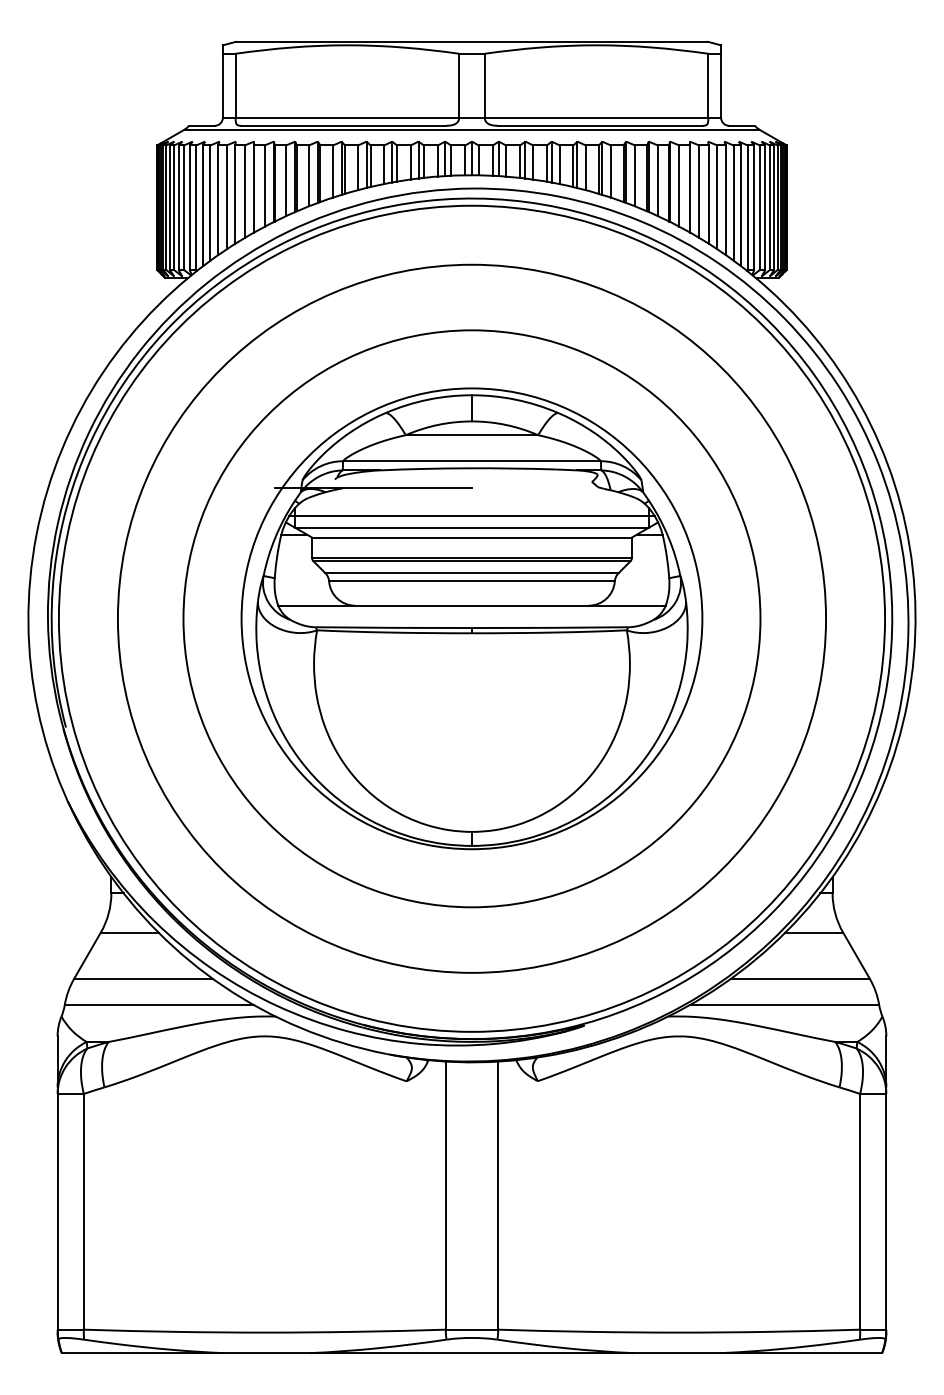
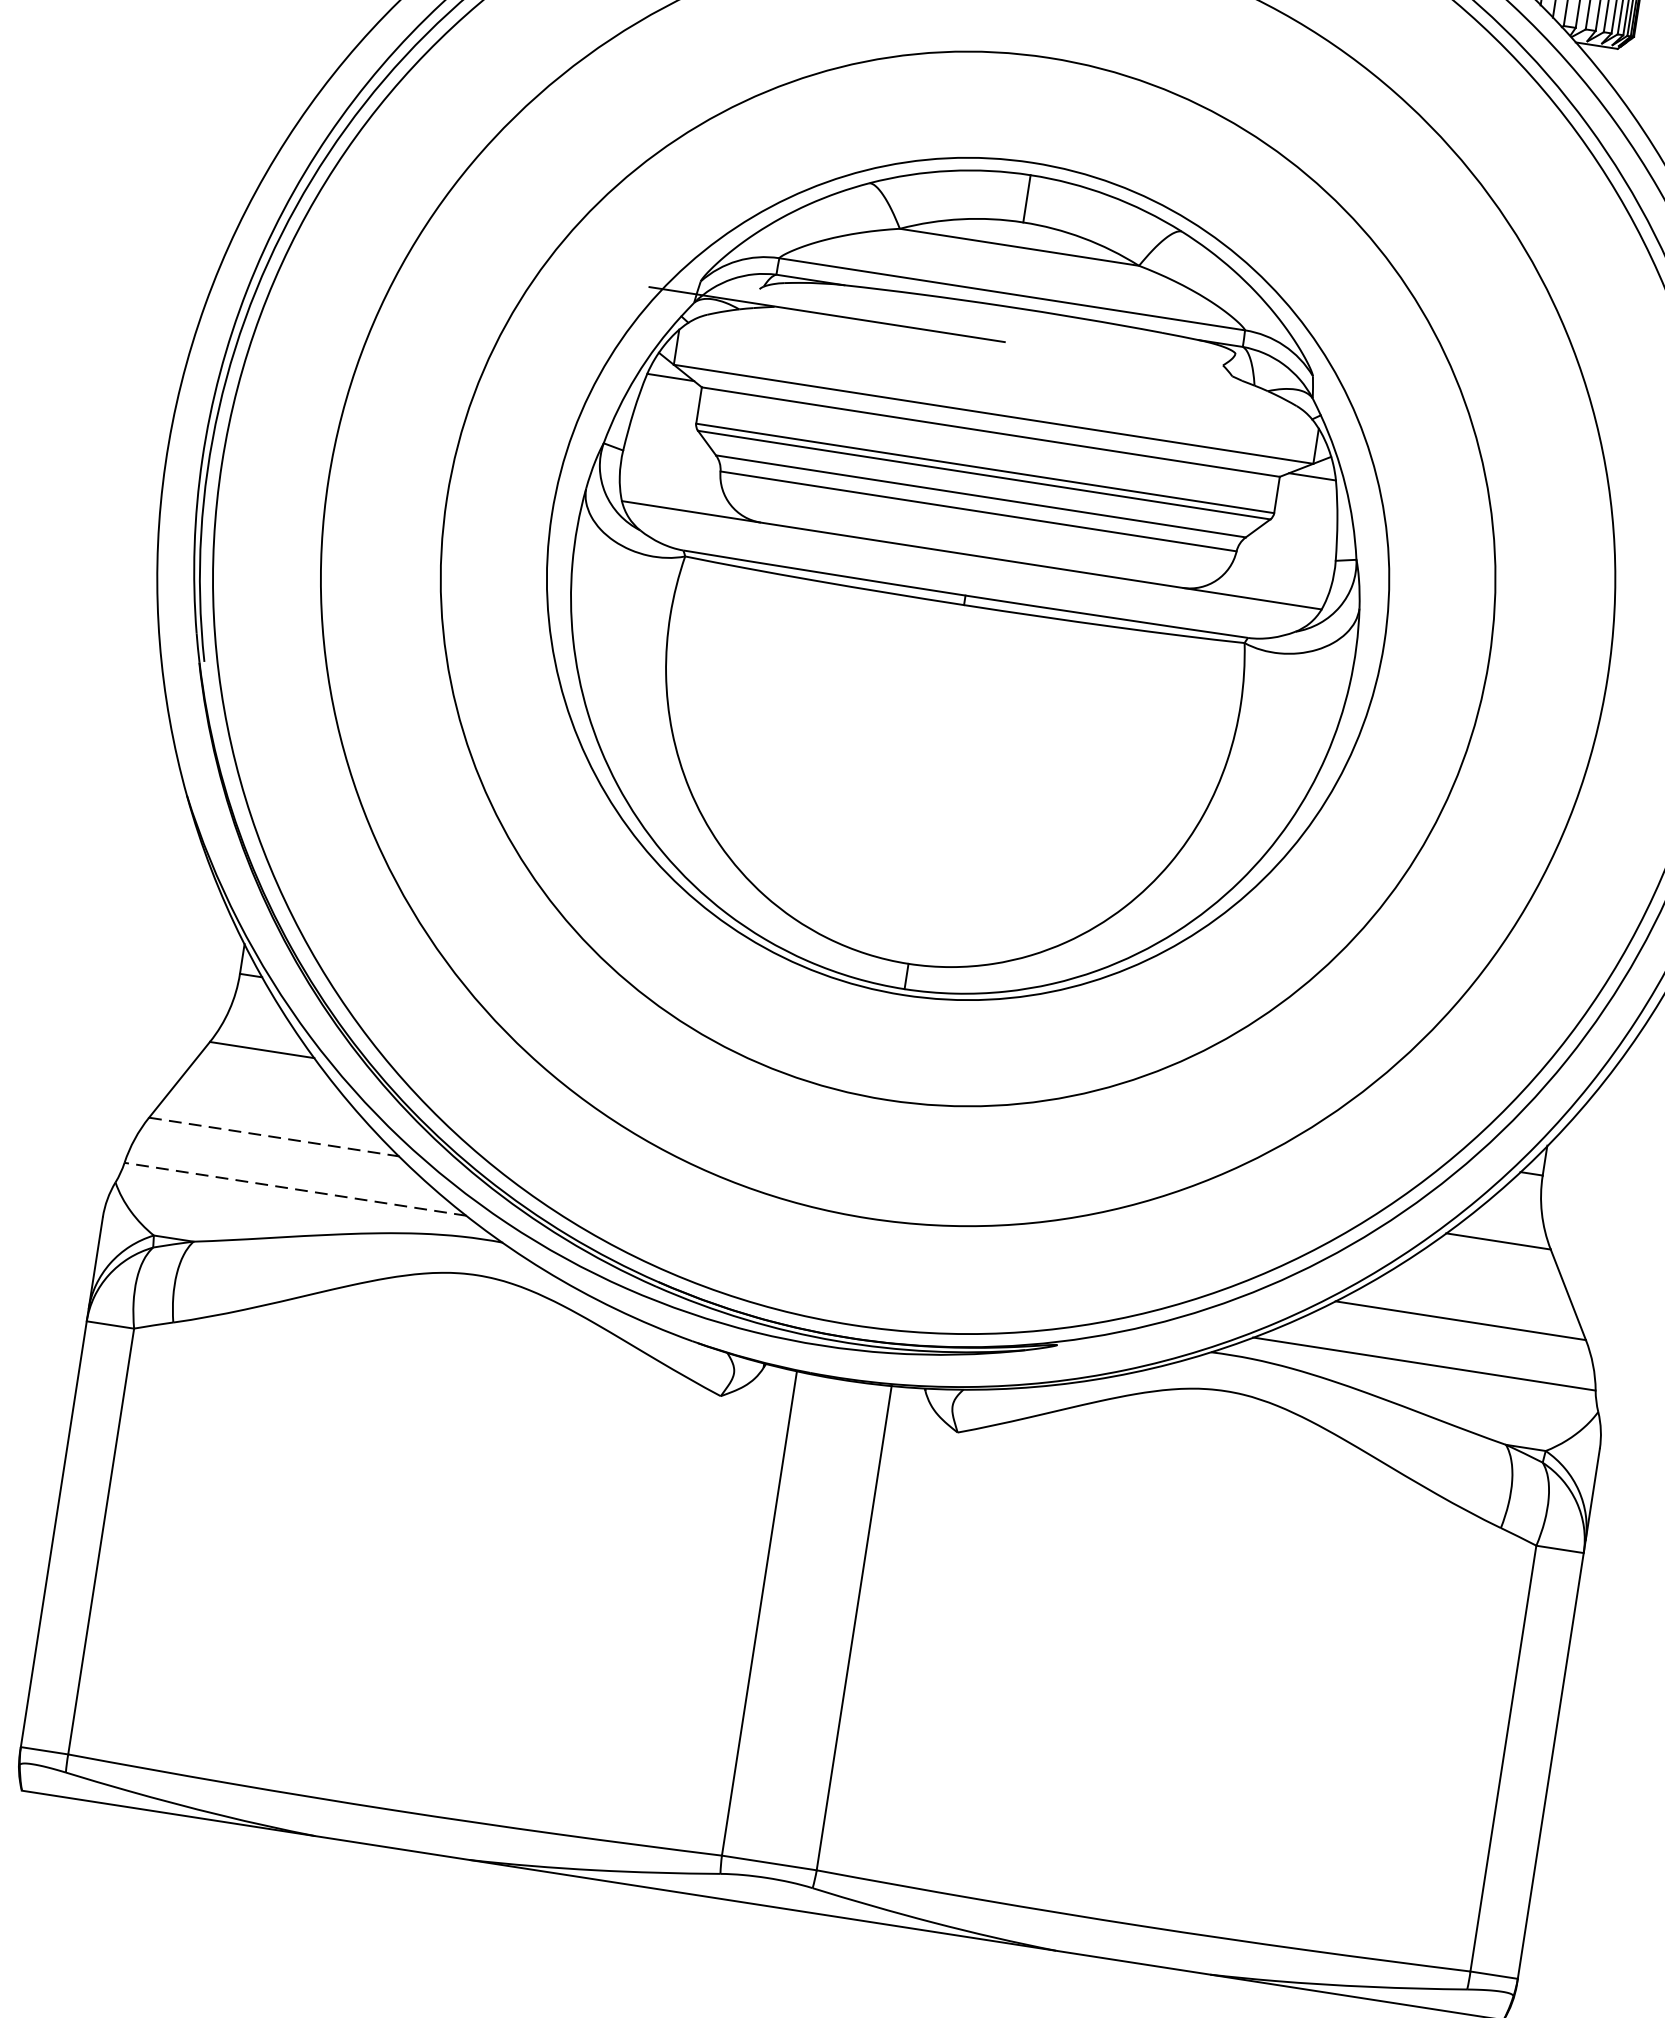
line: (471, 516) -> (995, 394), removed
line: (144, 978) -> (276, 1137), solid -> dashed
line: (159, 1005) -> (295, 1190), solid -> dashed

